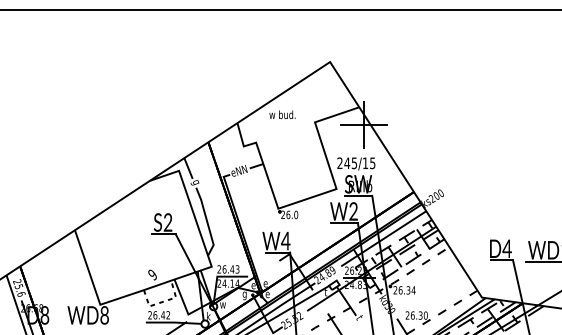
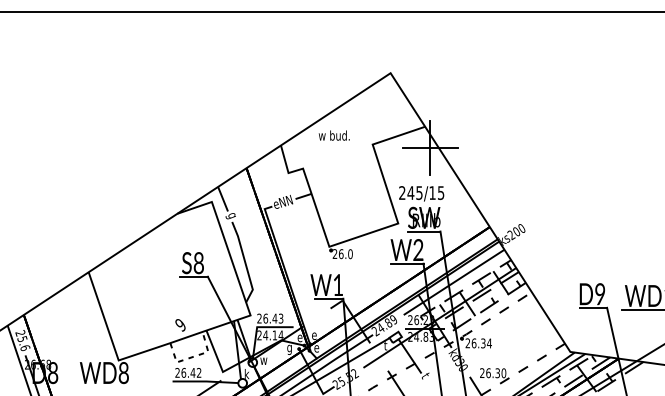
text: (167, 223) -> (198, 264), S2 -> S8
text: (285, 240) -> (337, 284), W4 -> W1
text: (506, 248) -> (599, 293), D4 -> D9

